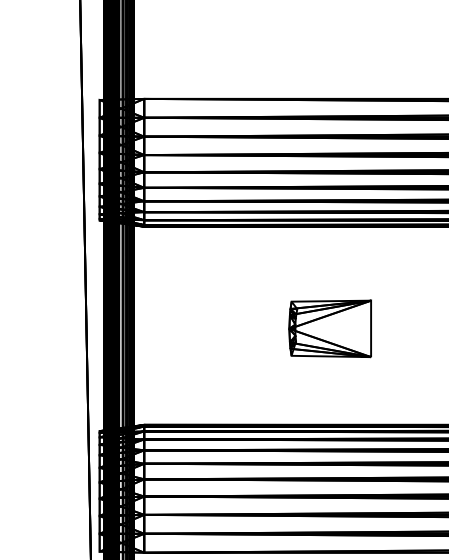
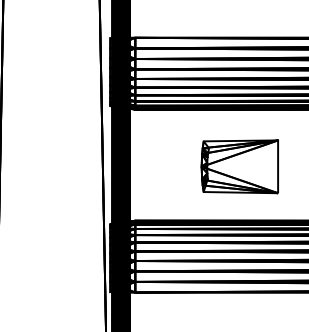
part: (329, 328) -> (239, 166), size x1.67

